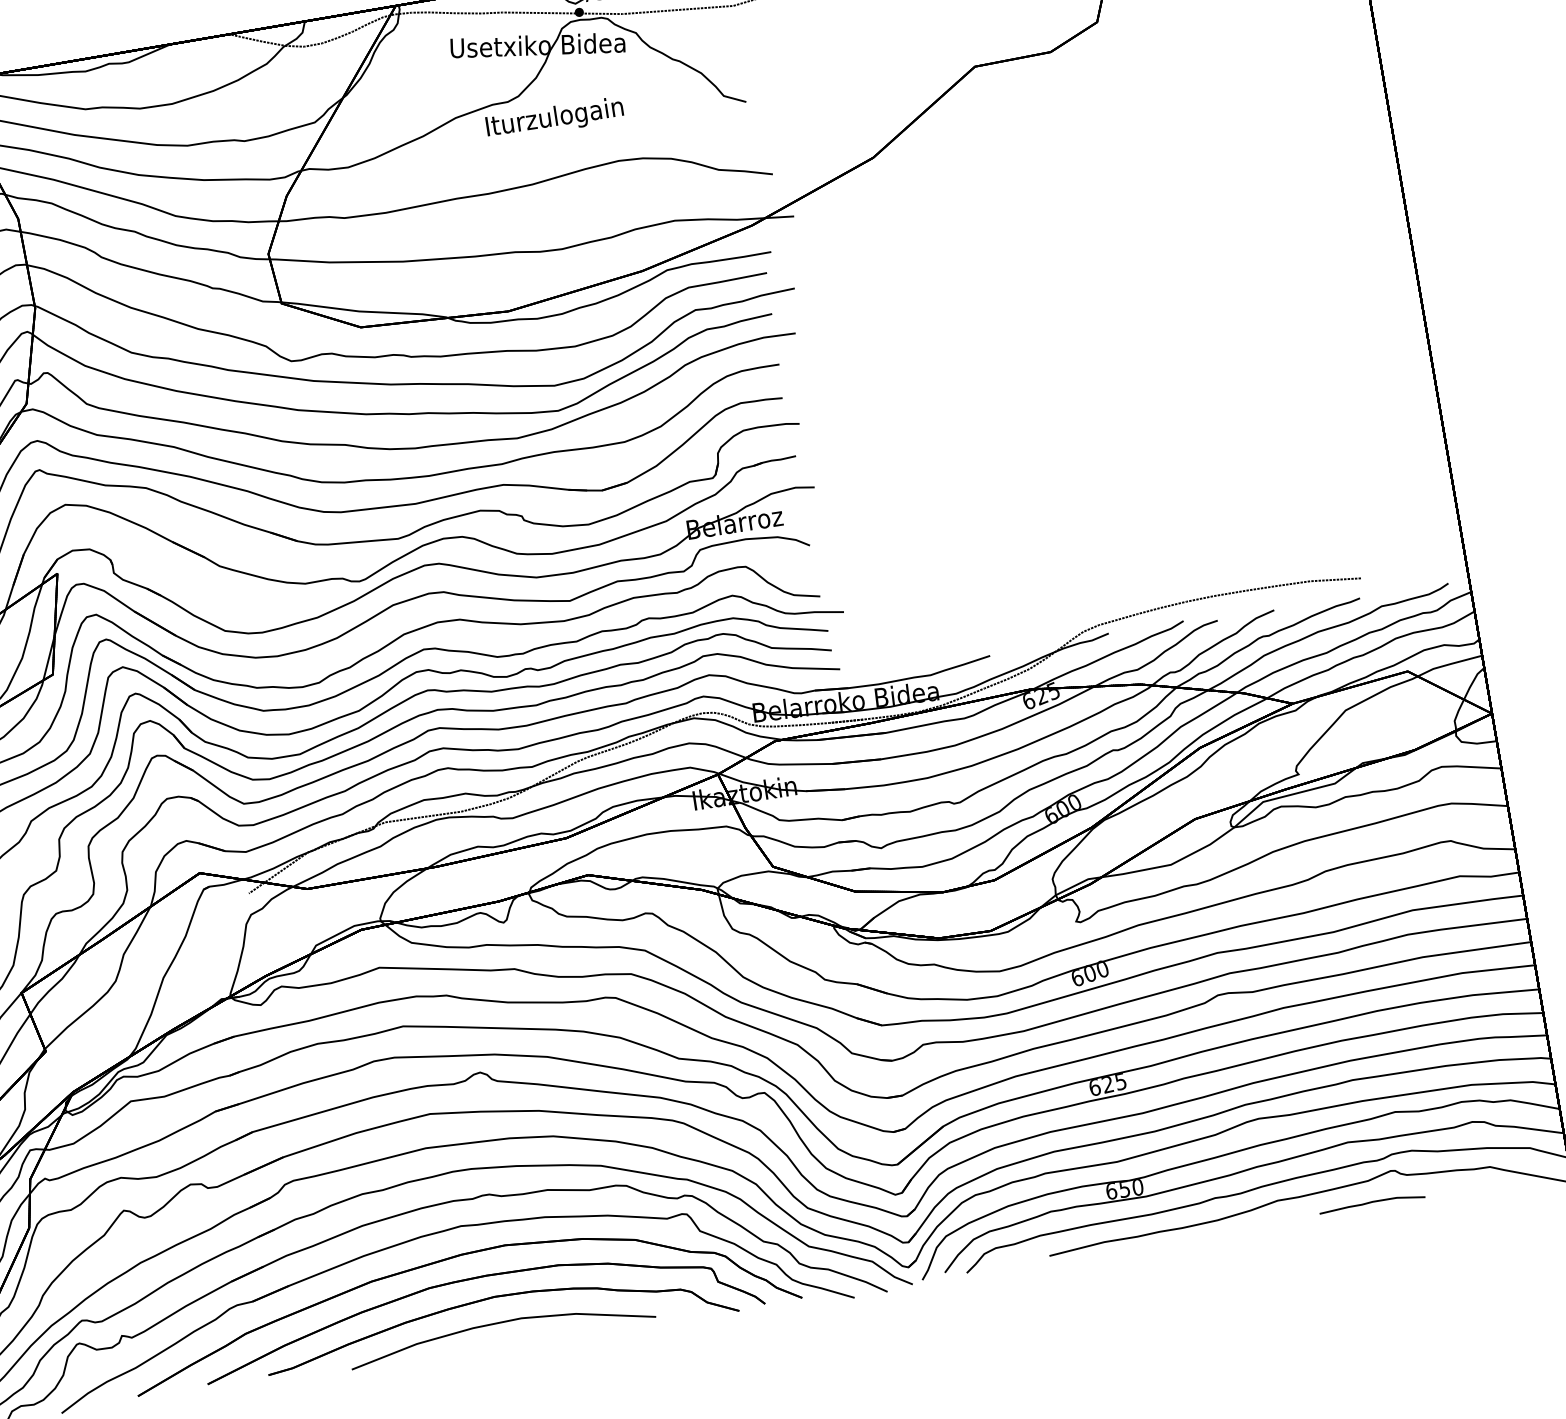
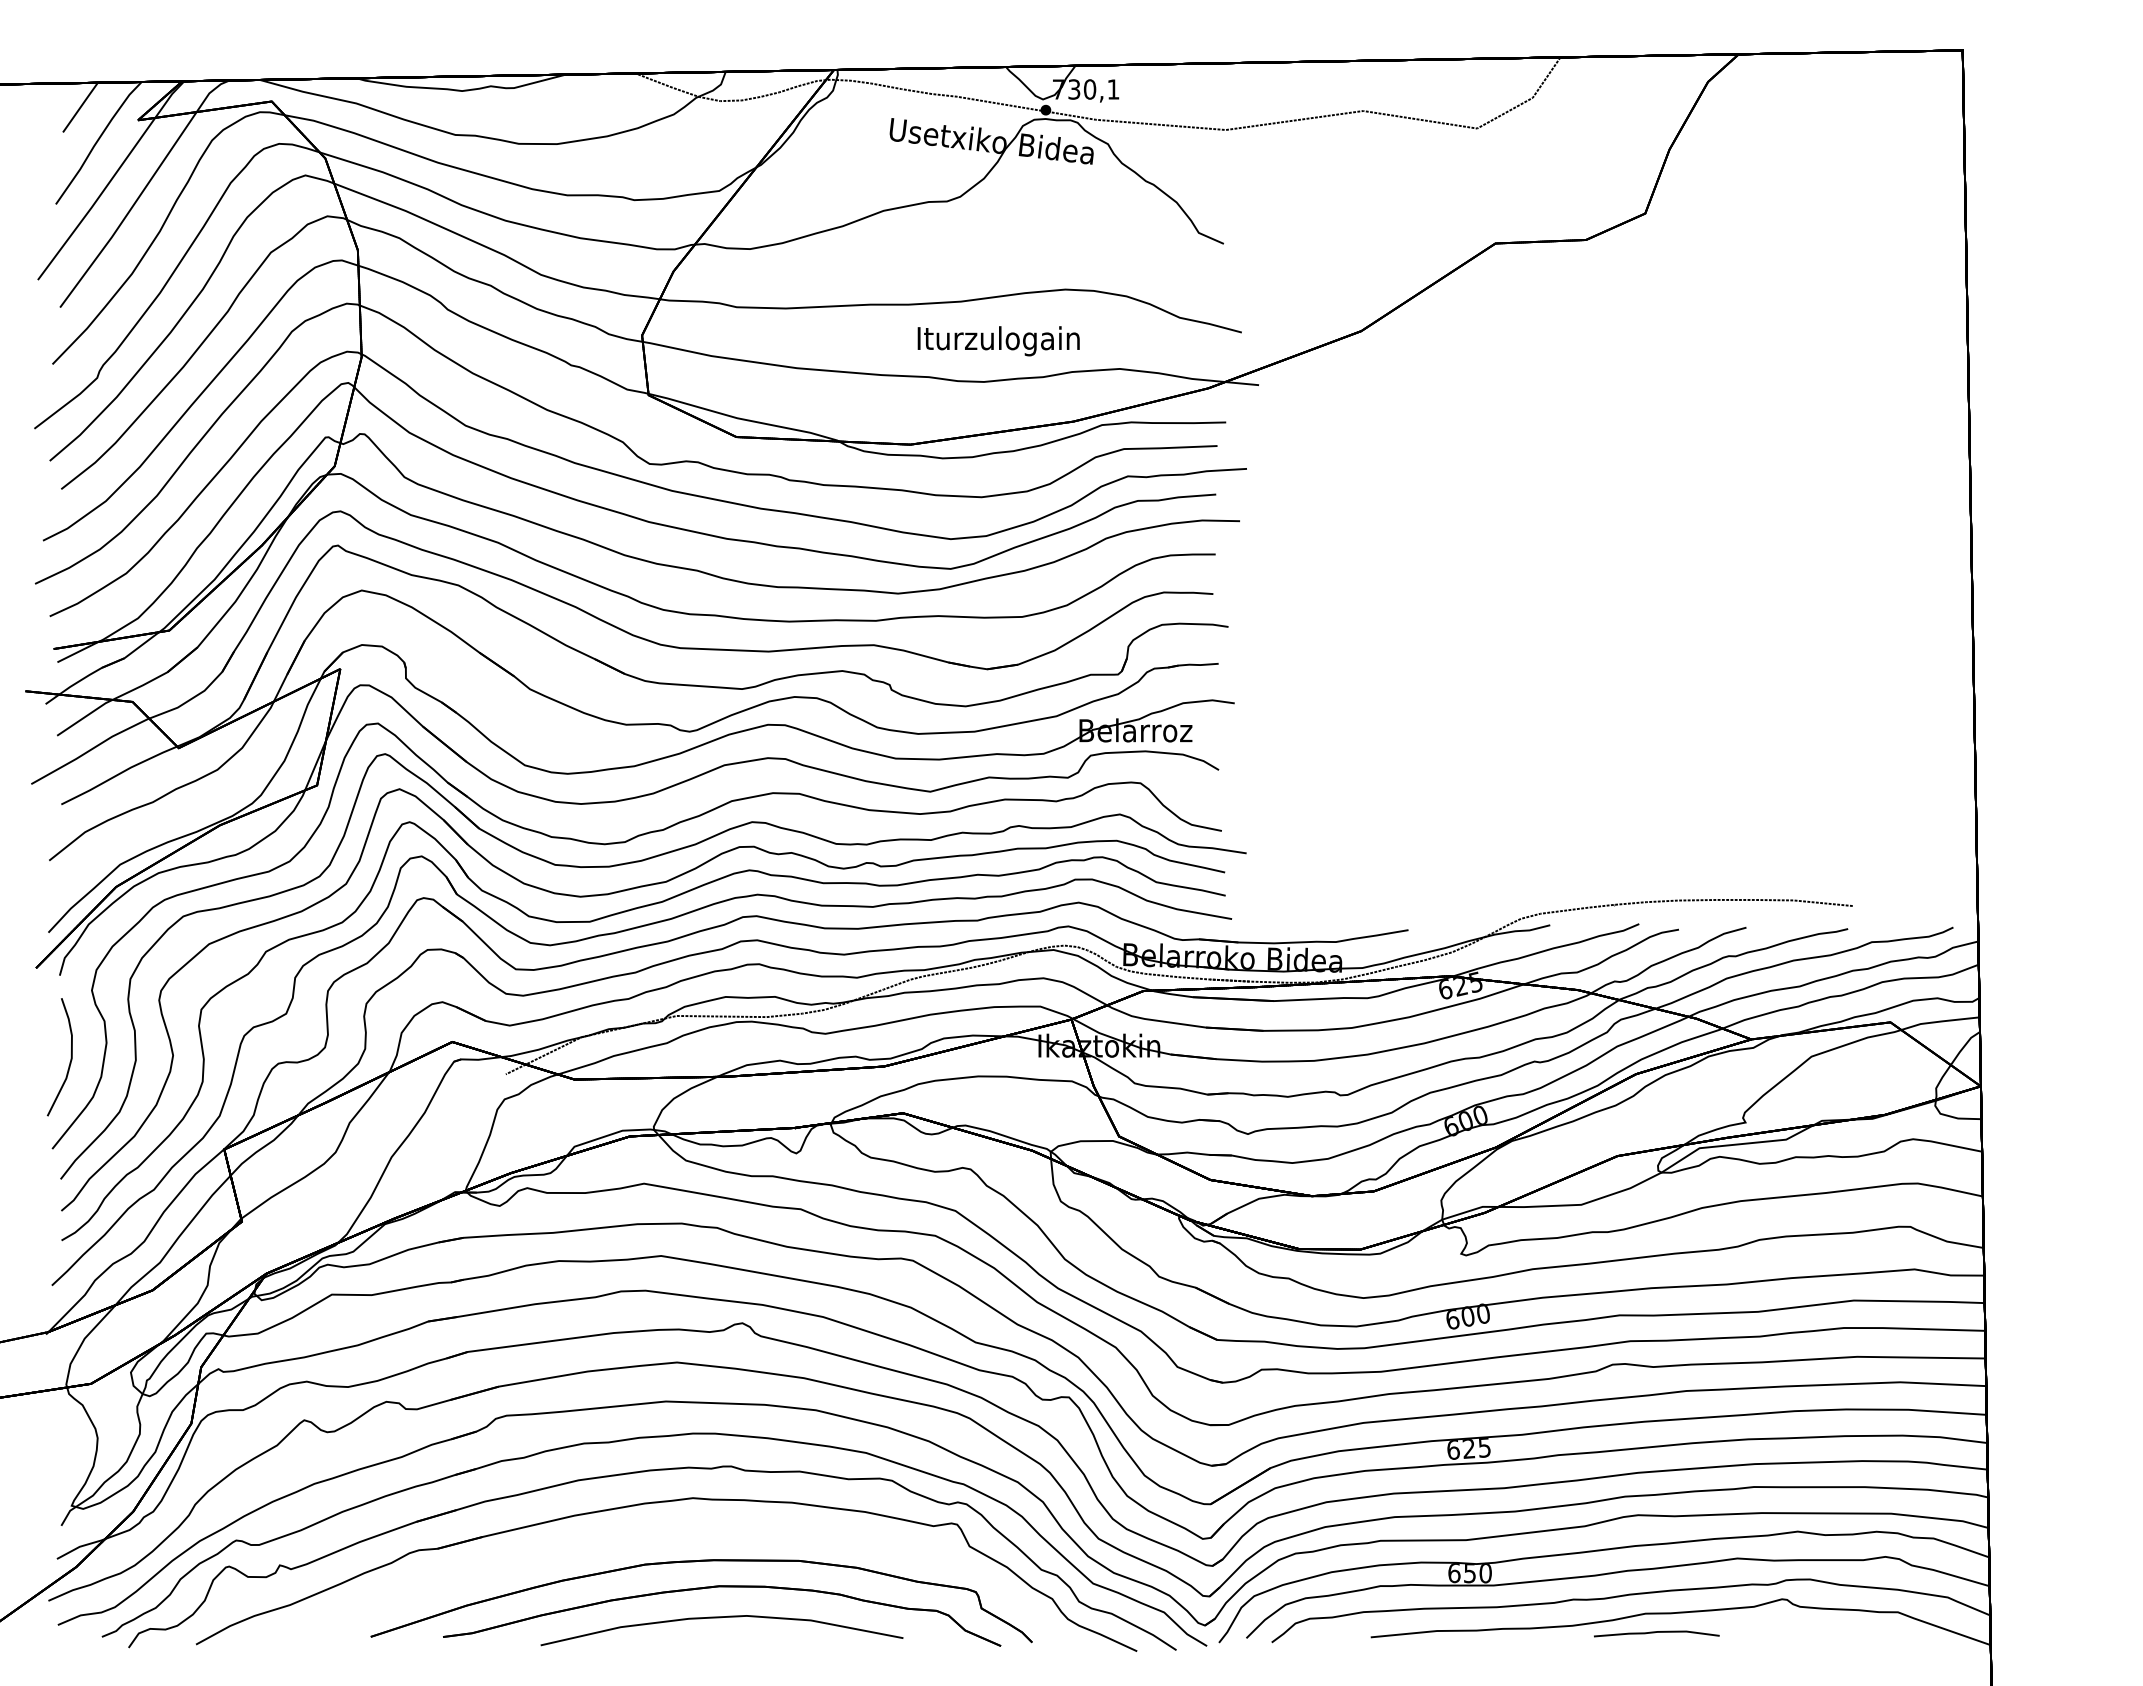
text: (554, 118) -> (998, 341), moved
curve: (1371, 1202) -> (1656, 1632), moved
part: (451, 1258) -> (676, 1534), removed

